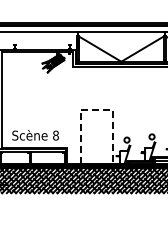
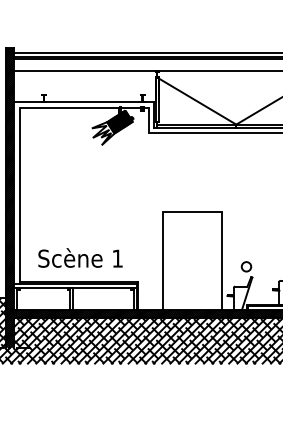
line: (97, 109) -> (192, 211), dashed -> solid
text: (55, 135) -> (116, 258), 8 -> 1

